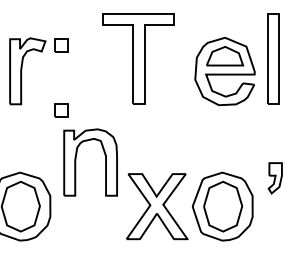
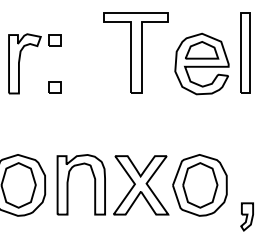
part: (137, 58) -> (135, 52), moved
part: (60, 109) -> (54, 87), moved
part: (76, 162) -> (68, 184), moved
part: (274, 177) -> (246, 216), moved

